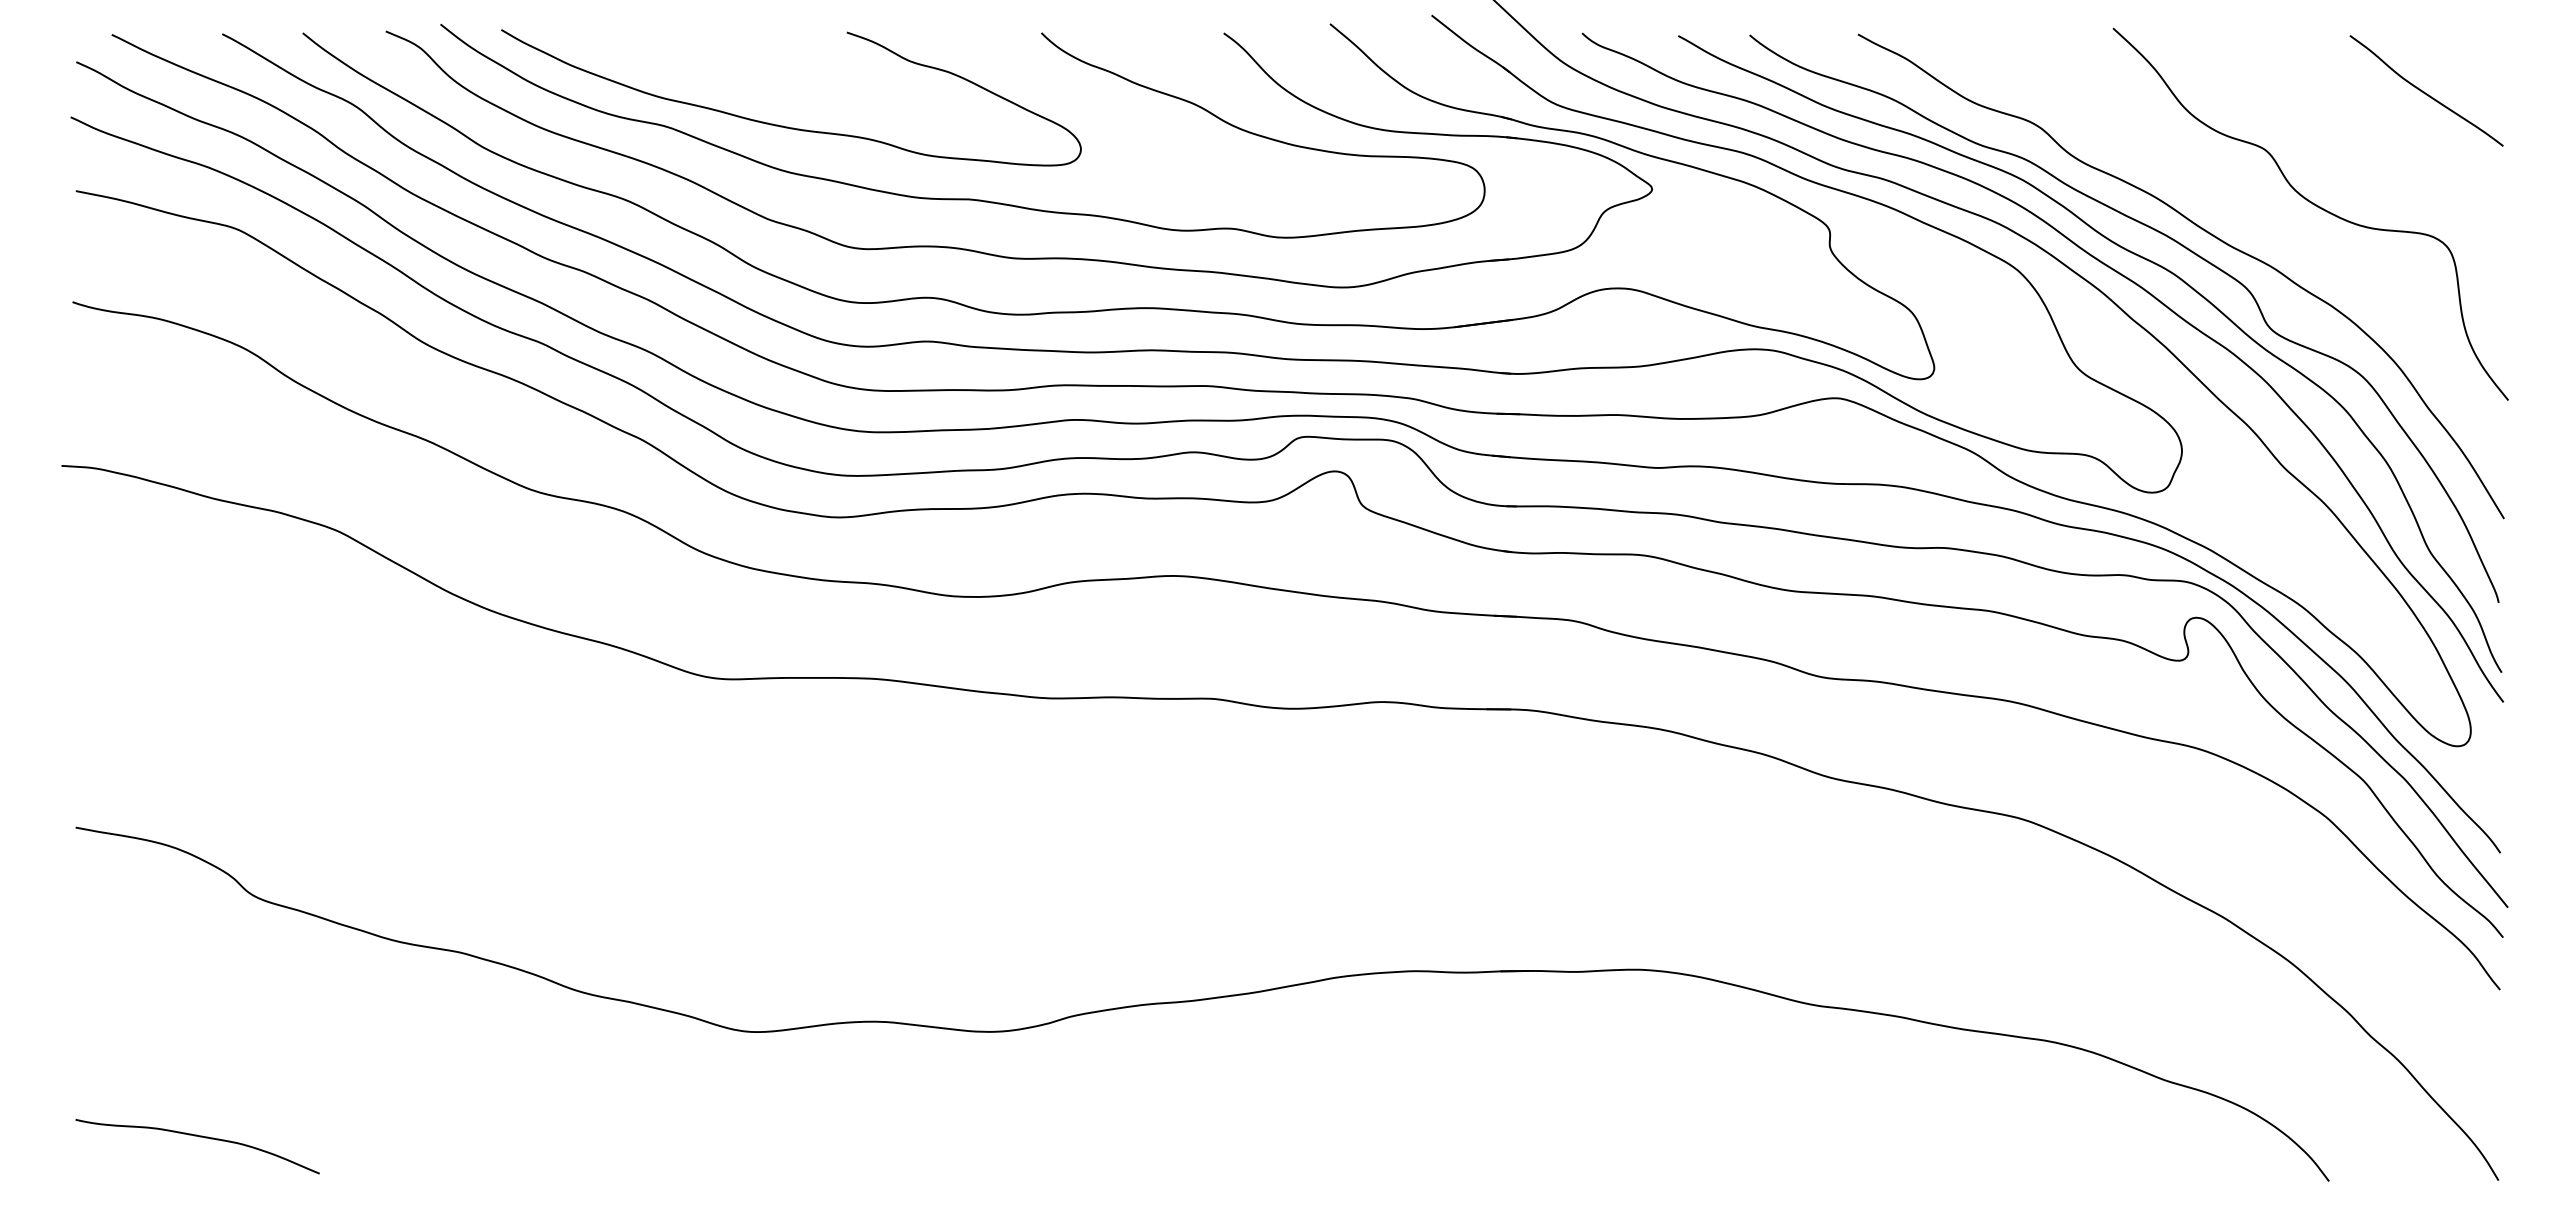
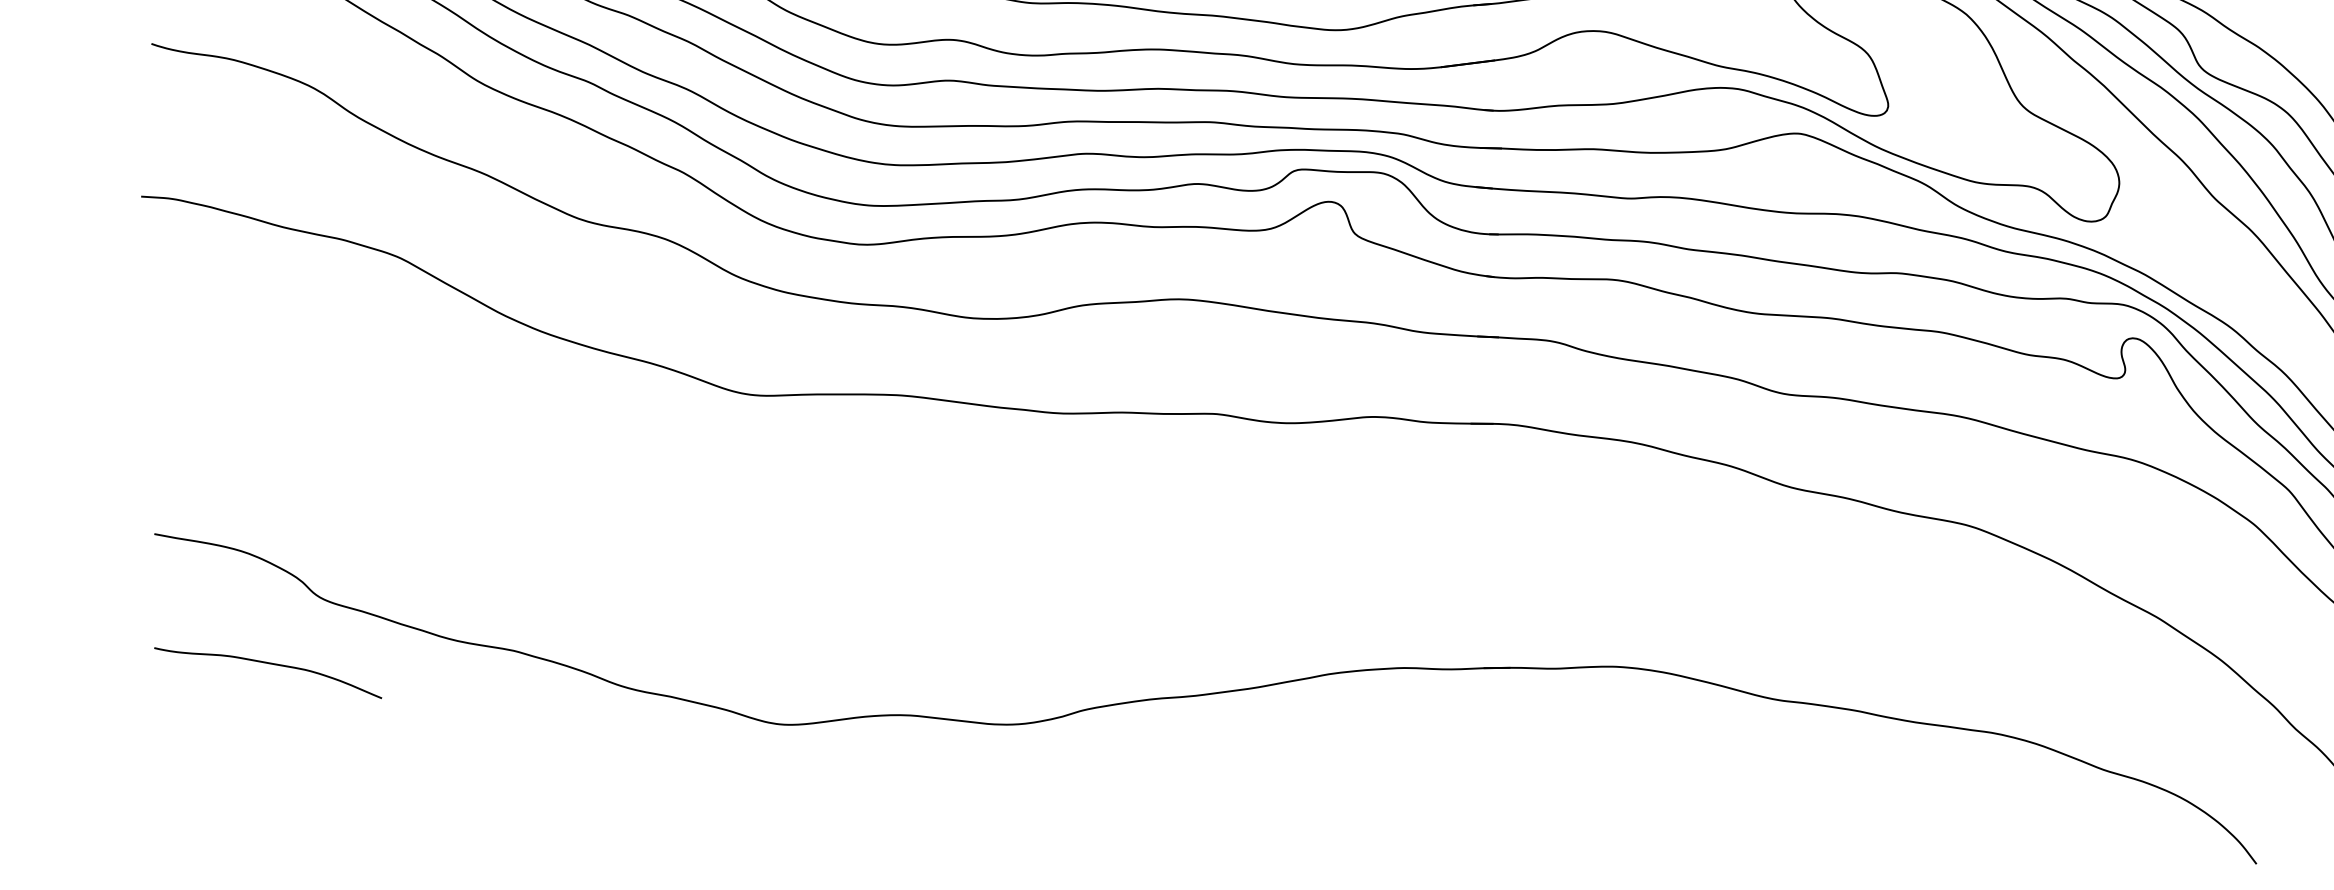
curve: (199, 1137) -> (269, 664), moved

